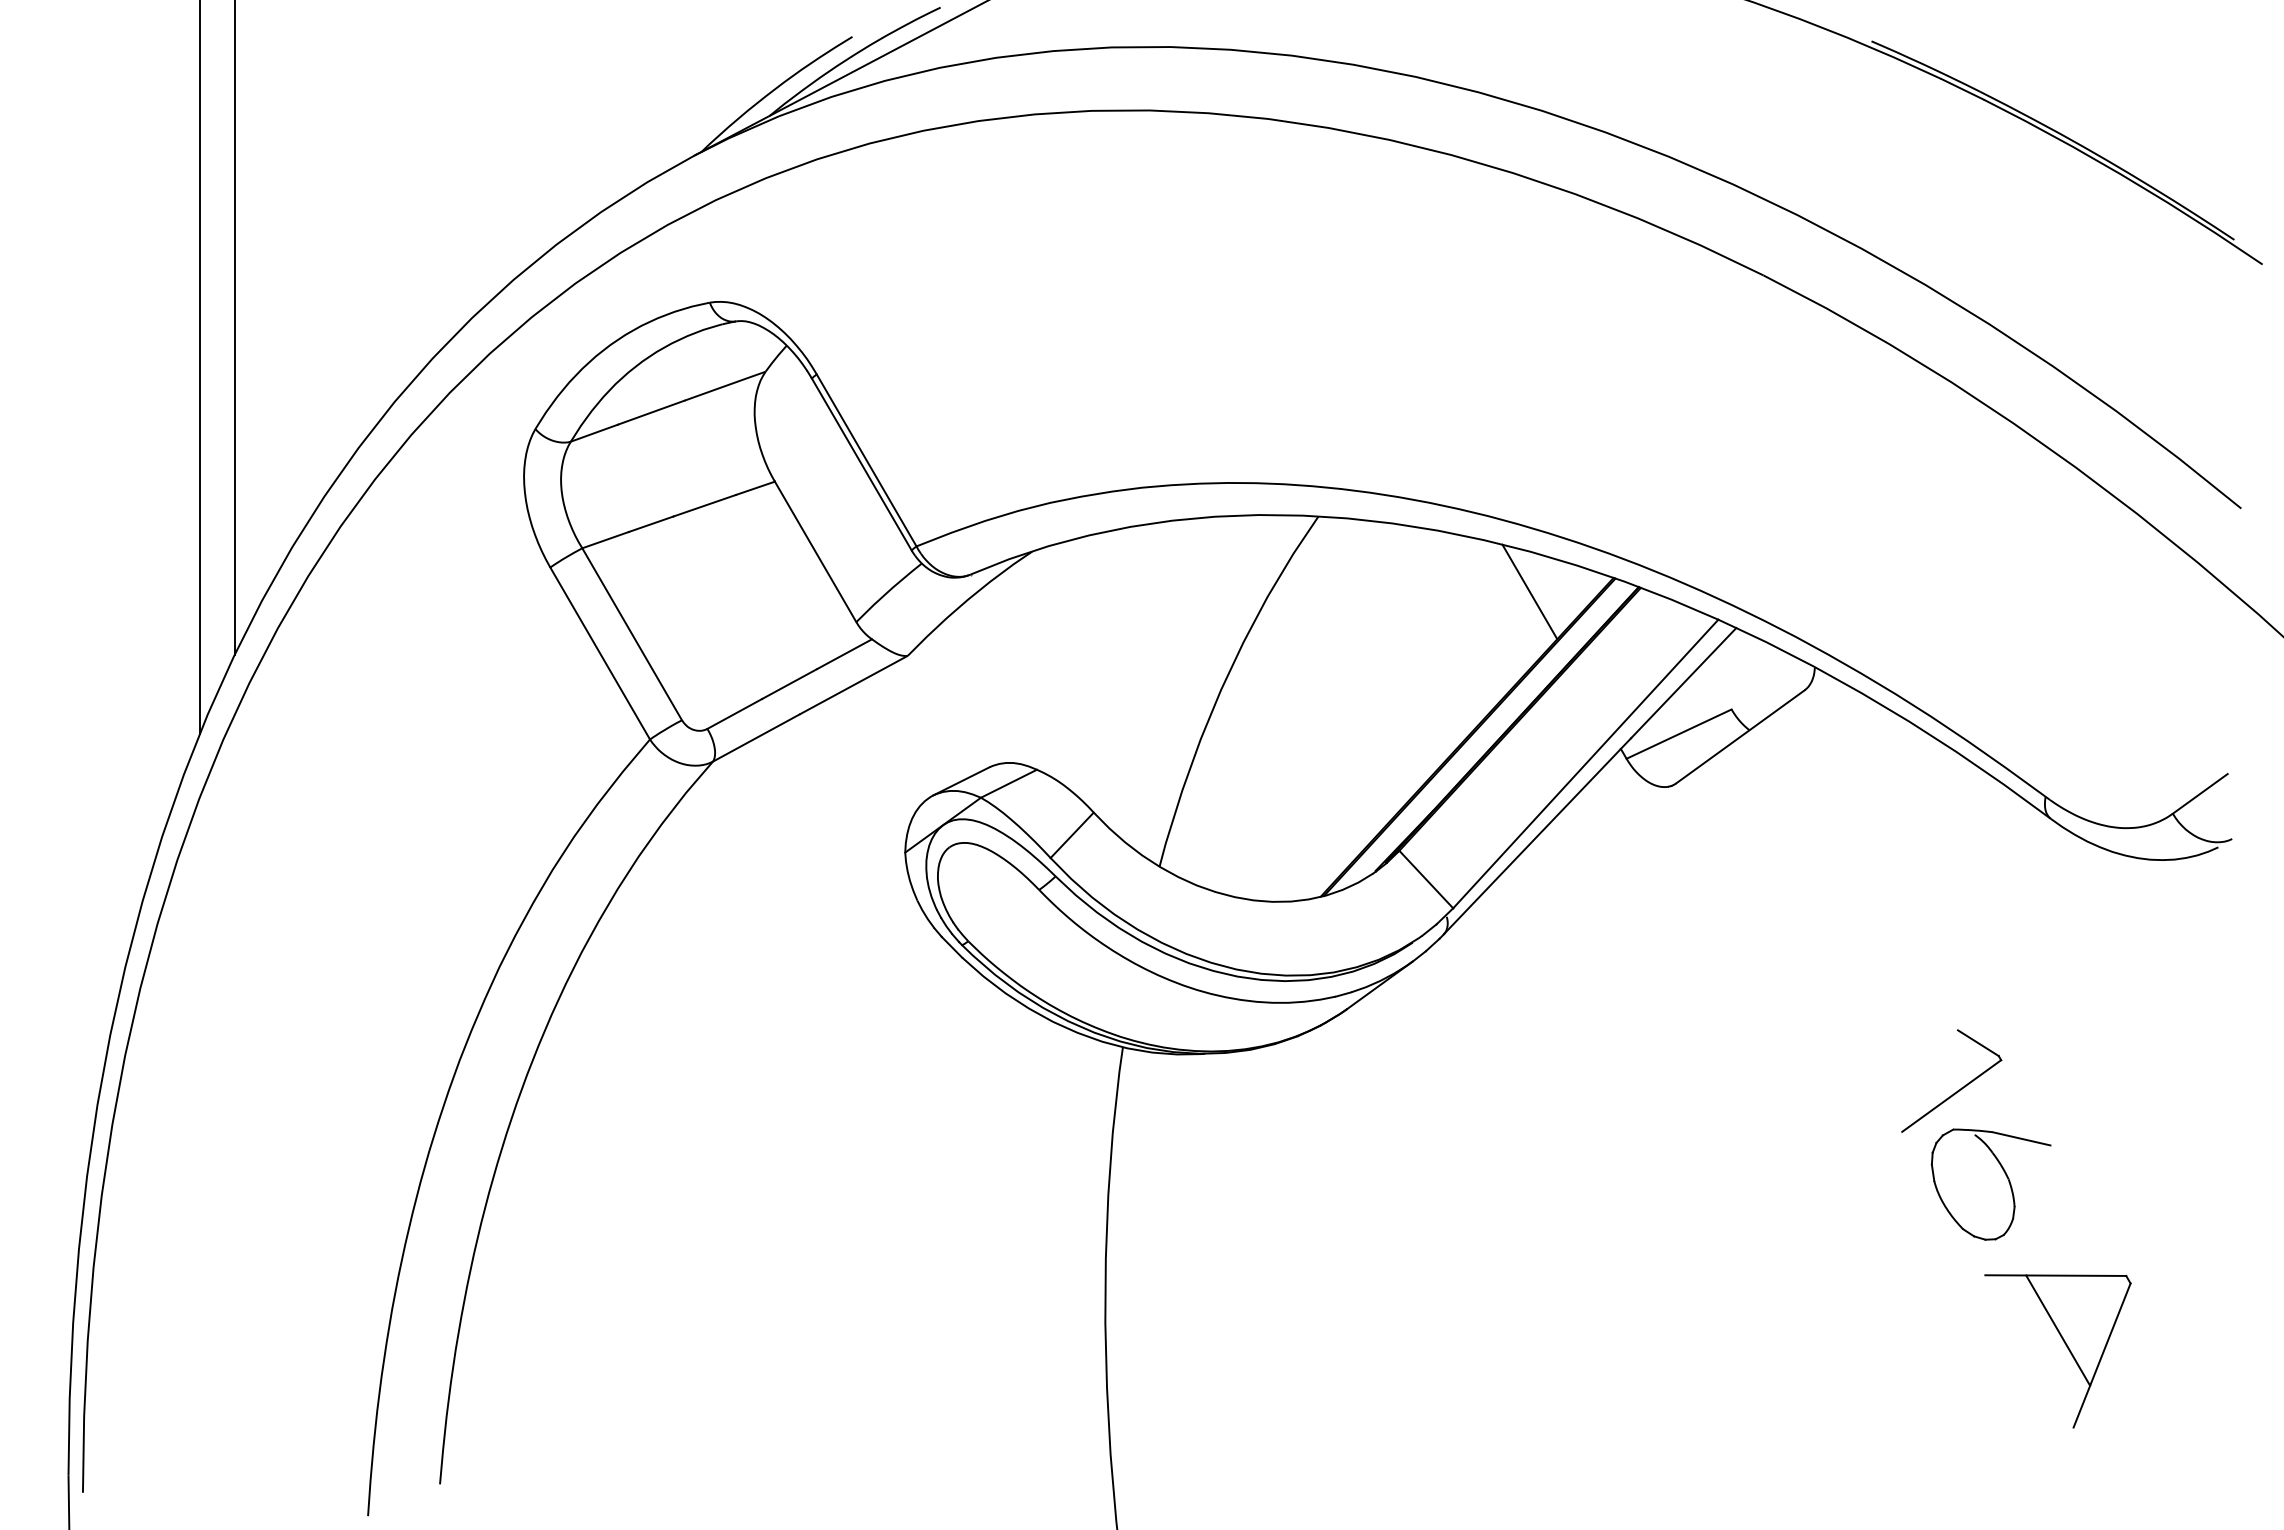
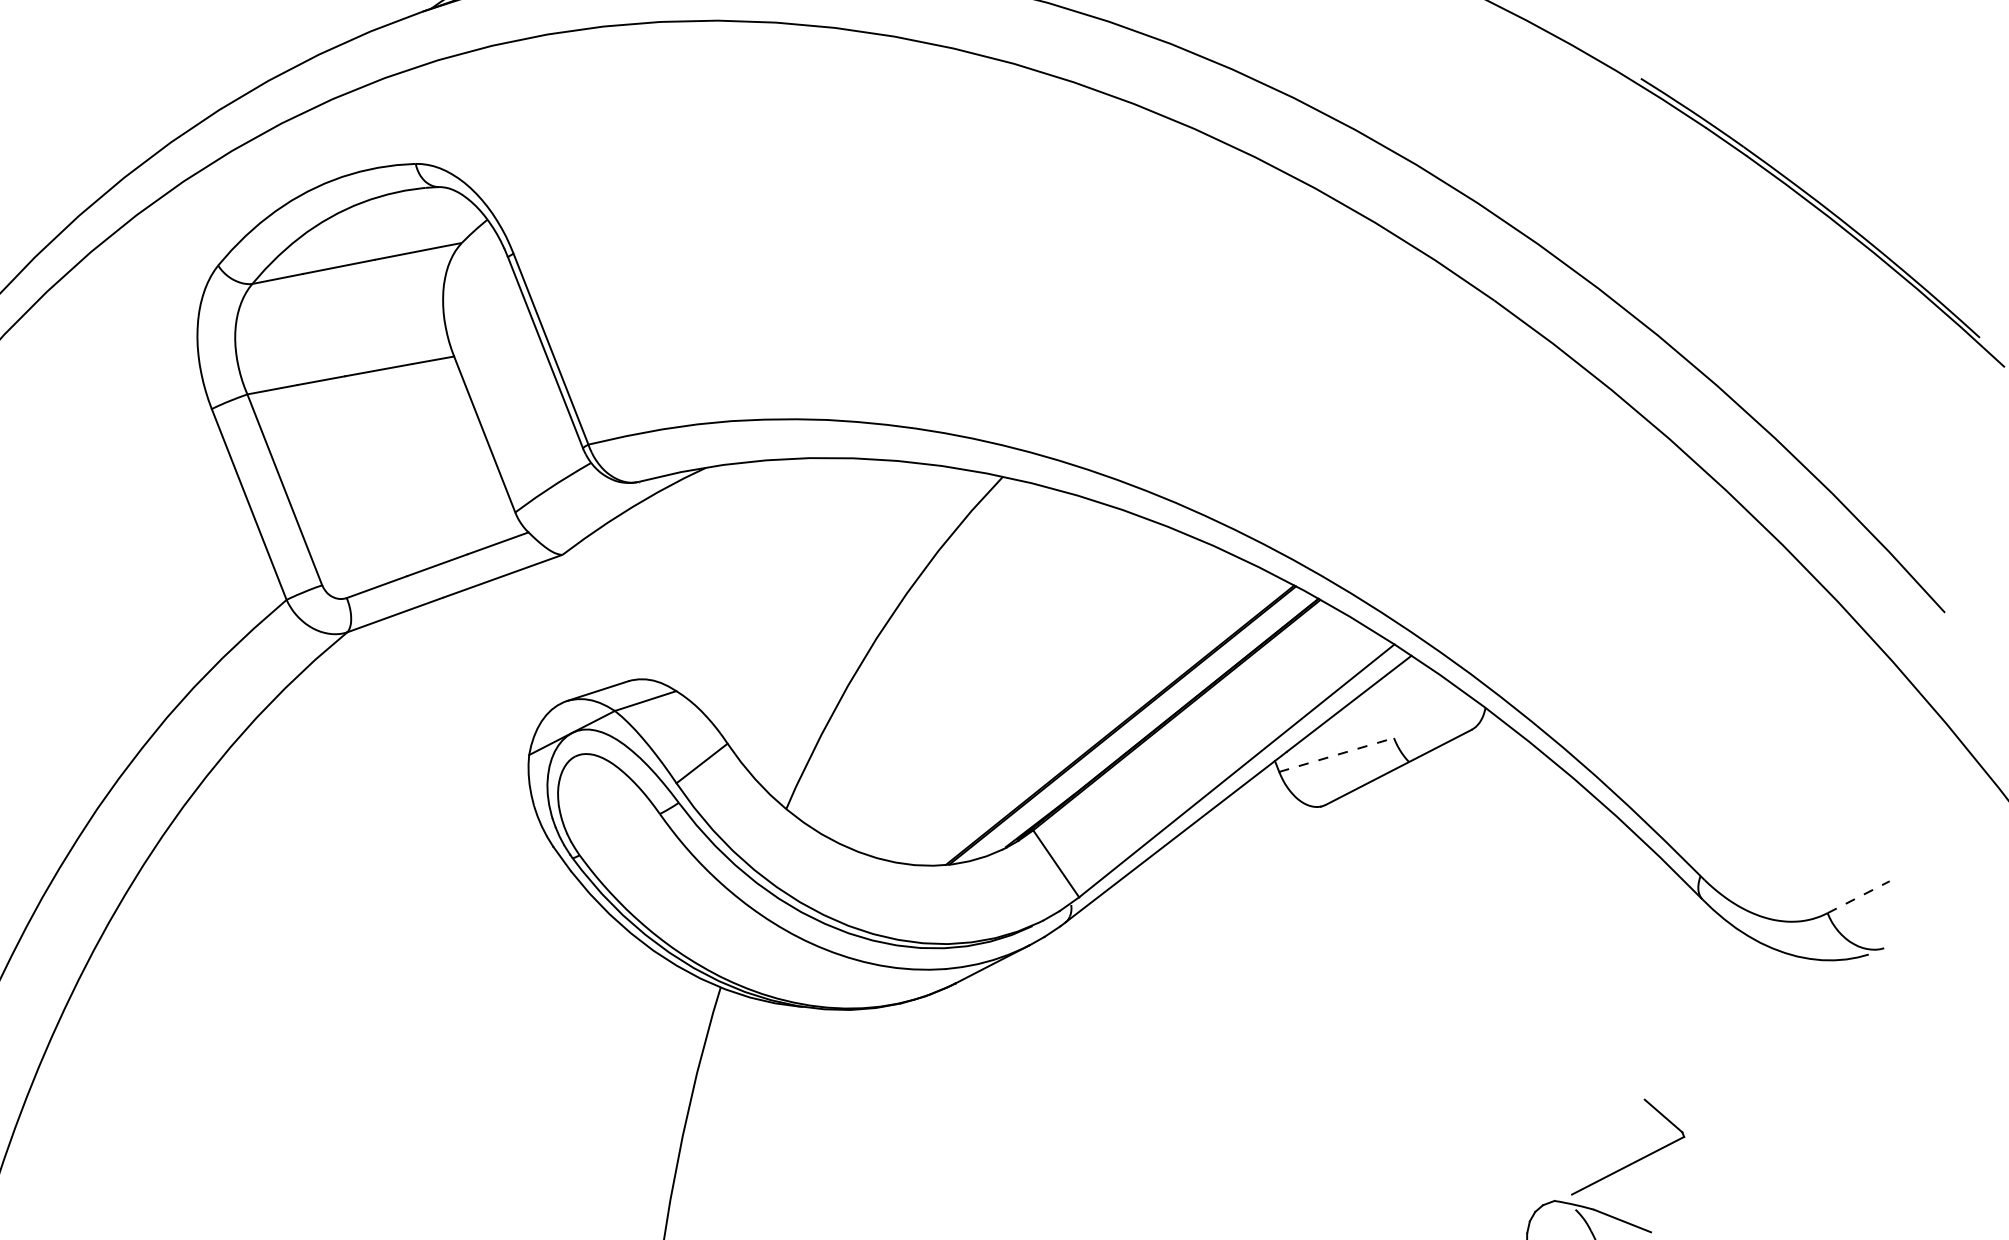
line: (1529, 591) -> (1206, 586), removed
line: (1679, 734) -> (1336, 755), solid -> dashed
line: (2200, 793) -> (1858, 896), solid -> dashed
part: (1958, 1089) -> (1636, 1160), moved

